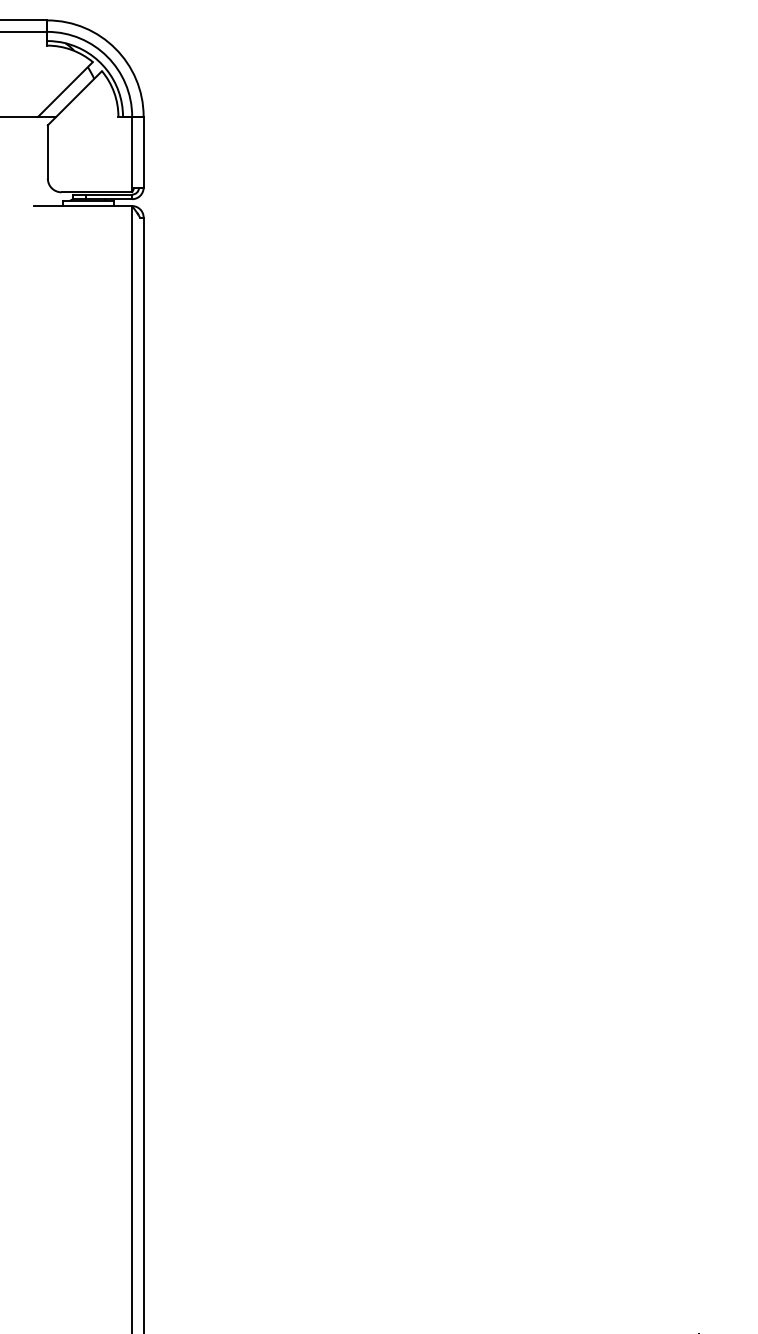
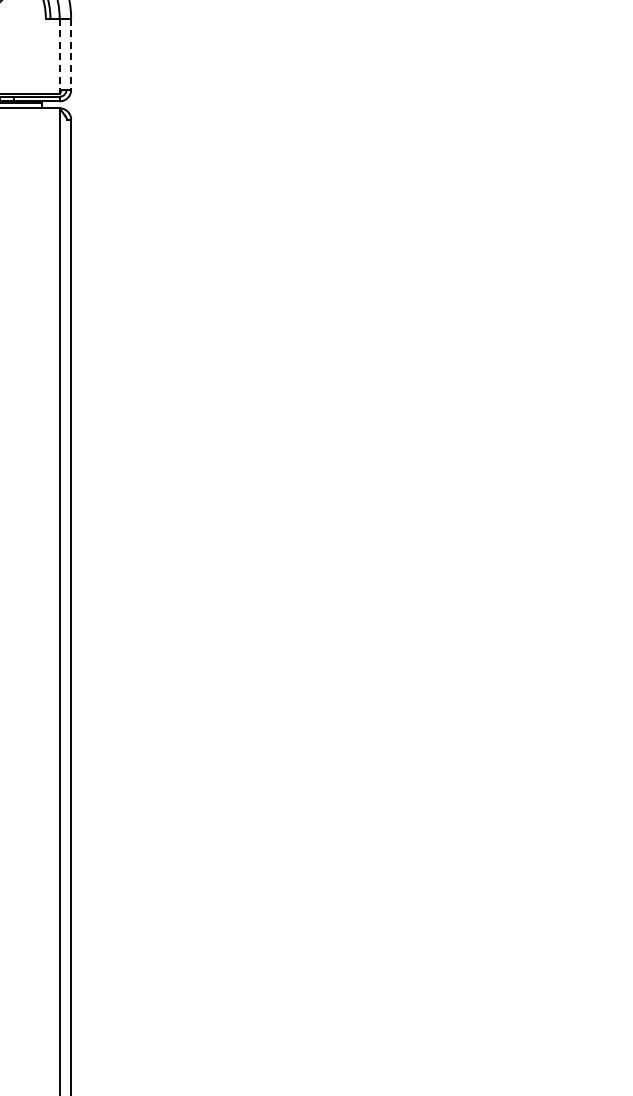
line: (143, 152) -> (71, 54), solid -> dashed
line: (132, 154) -> (59, 56), solid -> dashed

